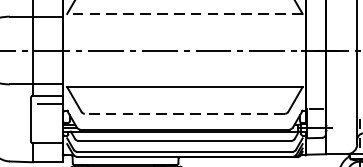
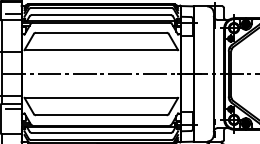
line: (185, 14) -> (101, 50), dashed -> solid
line: (183, 114) -> (100, 115), dashed -> solid

